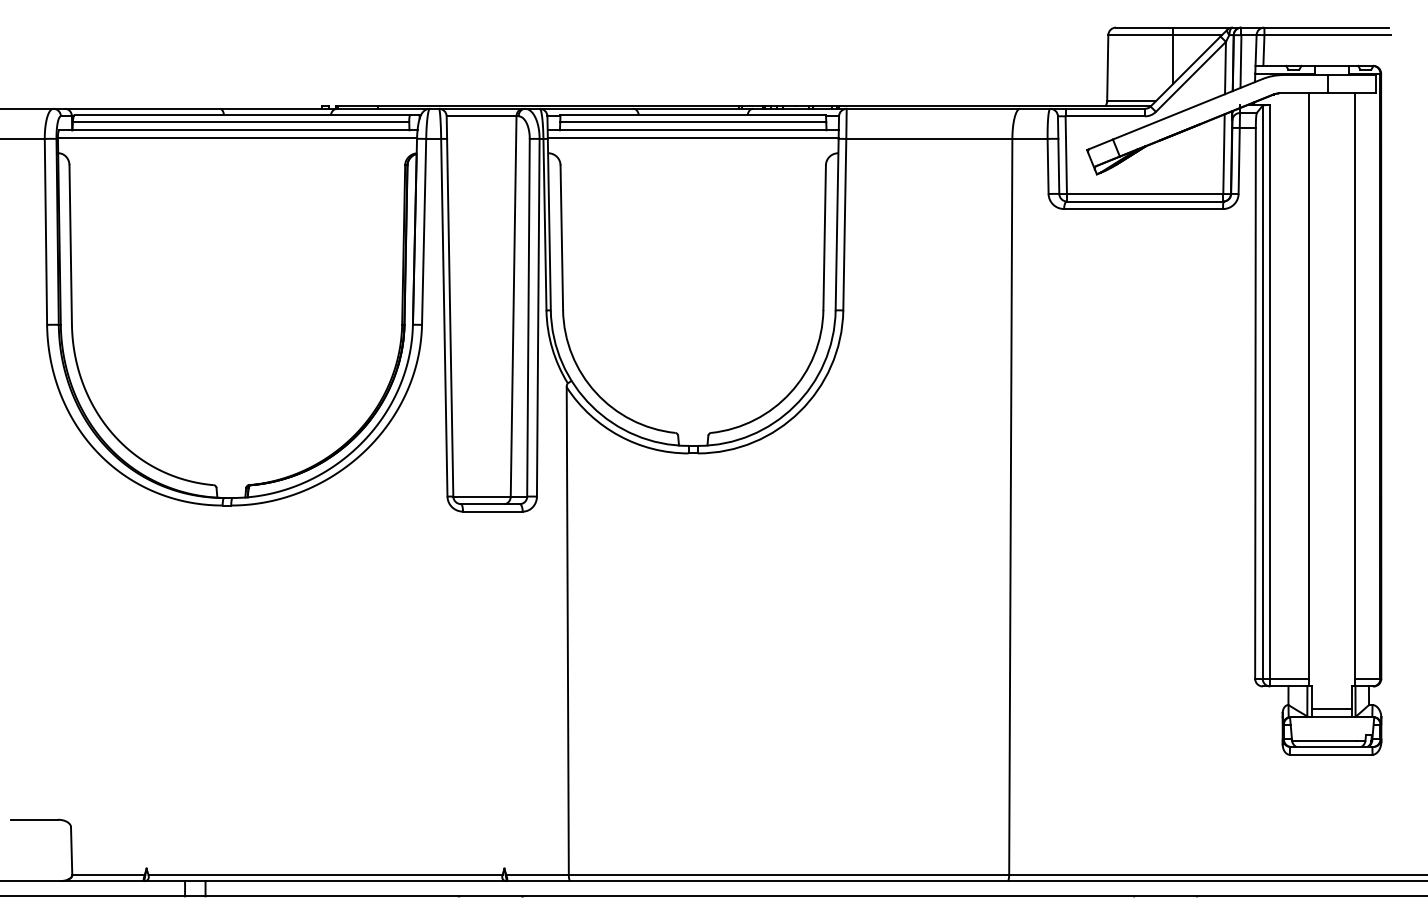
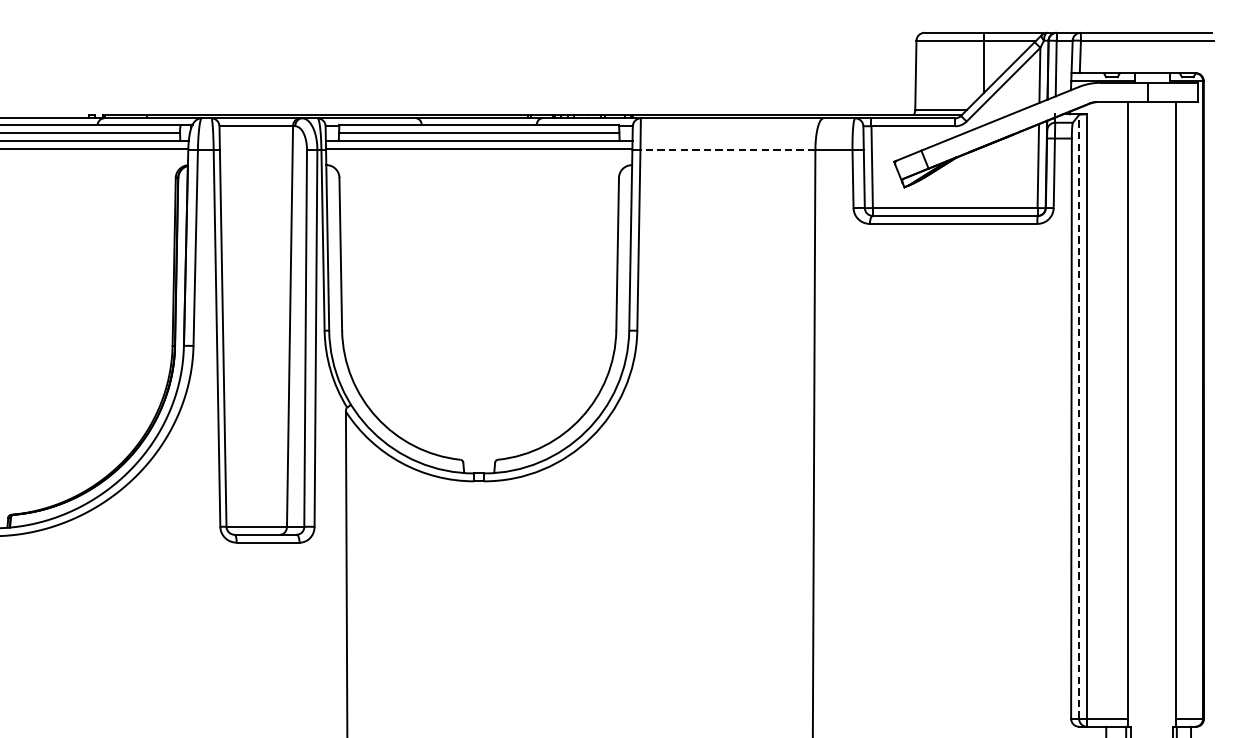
line: (928, 138) -> (727, 149), solid -> dashed
line: (1262, 392) -> (1078, 417), solid -> dashed

